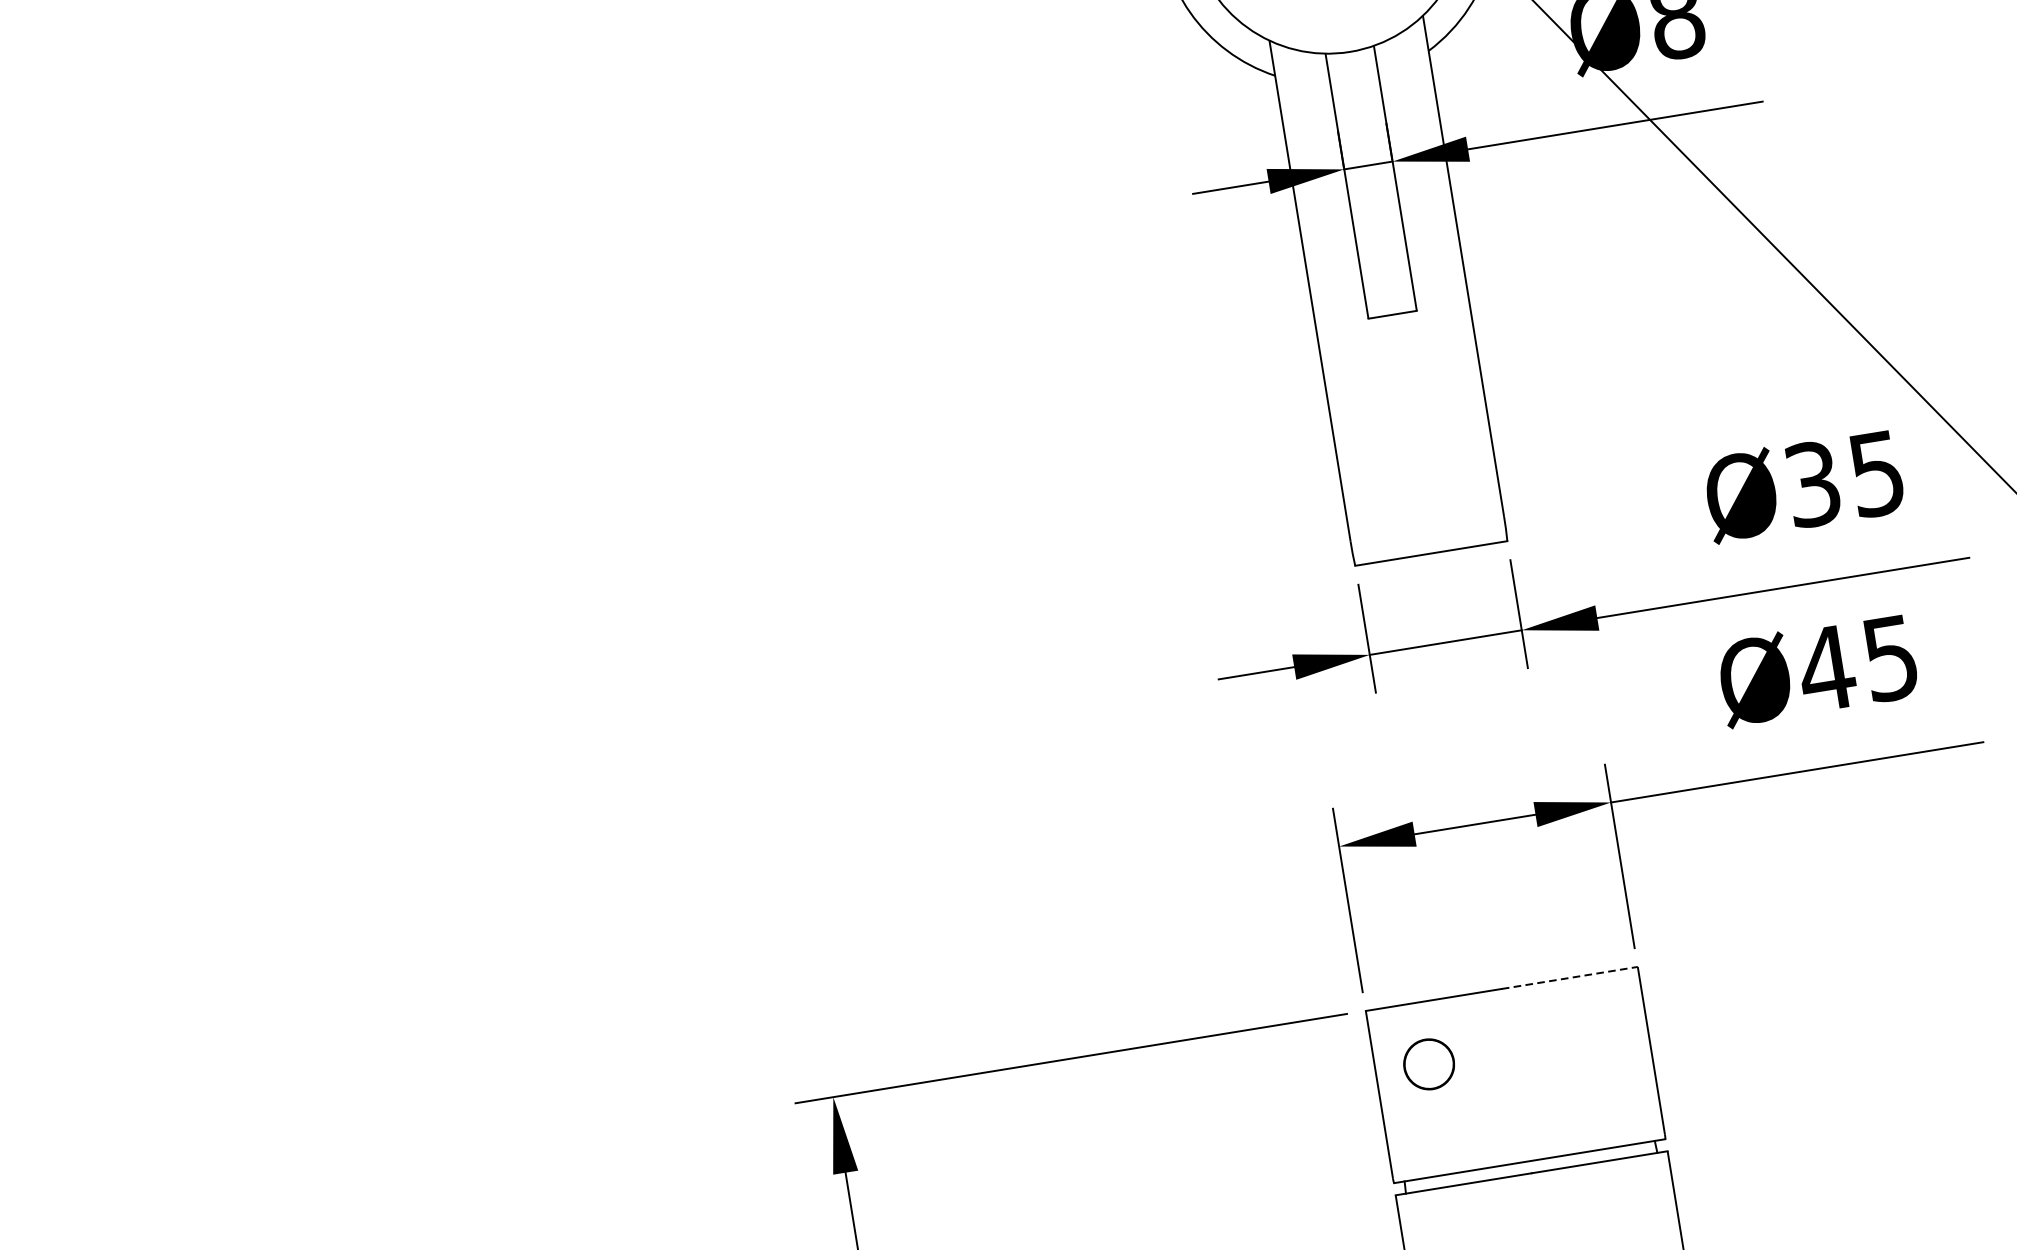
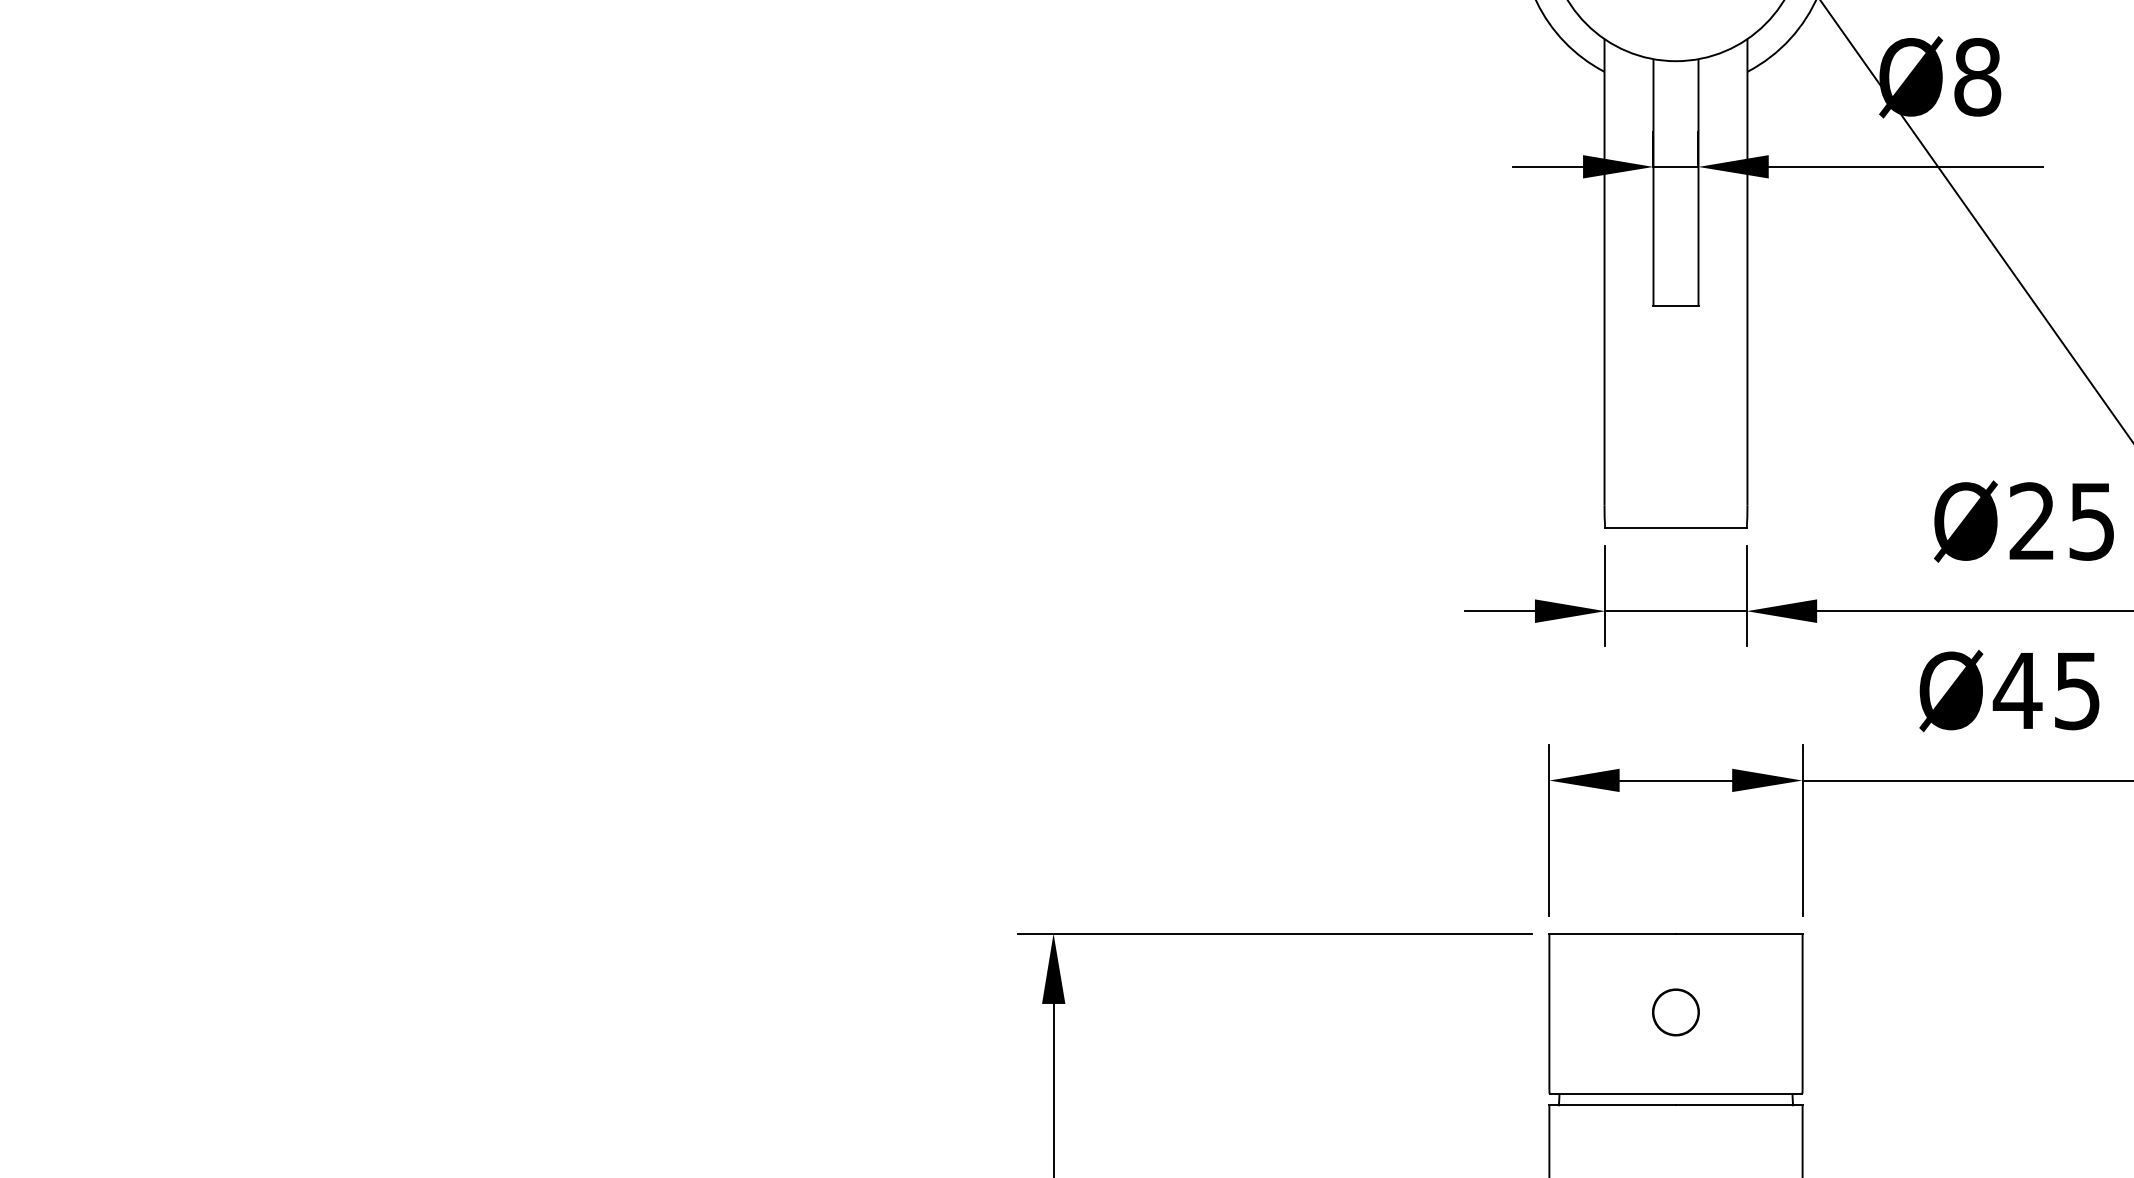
text: (1811, 484) -> (2031, 521), Ø35 -> Ø25
line: (1570, 977) -> (1739, 933), dashed -> solid
part: (1428, 1064) -> (1675, 1012), moved

